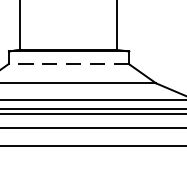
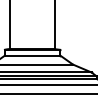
line: (68, 63) -> (32, 55), dashed -> solid

